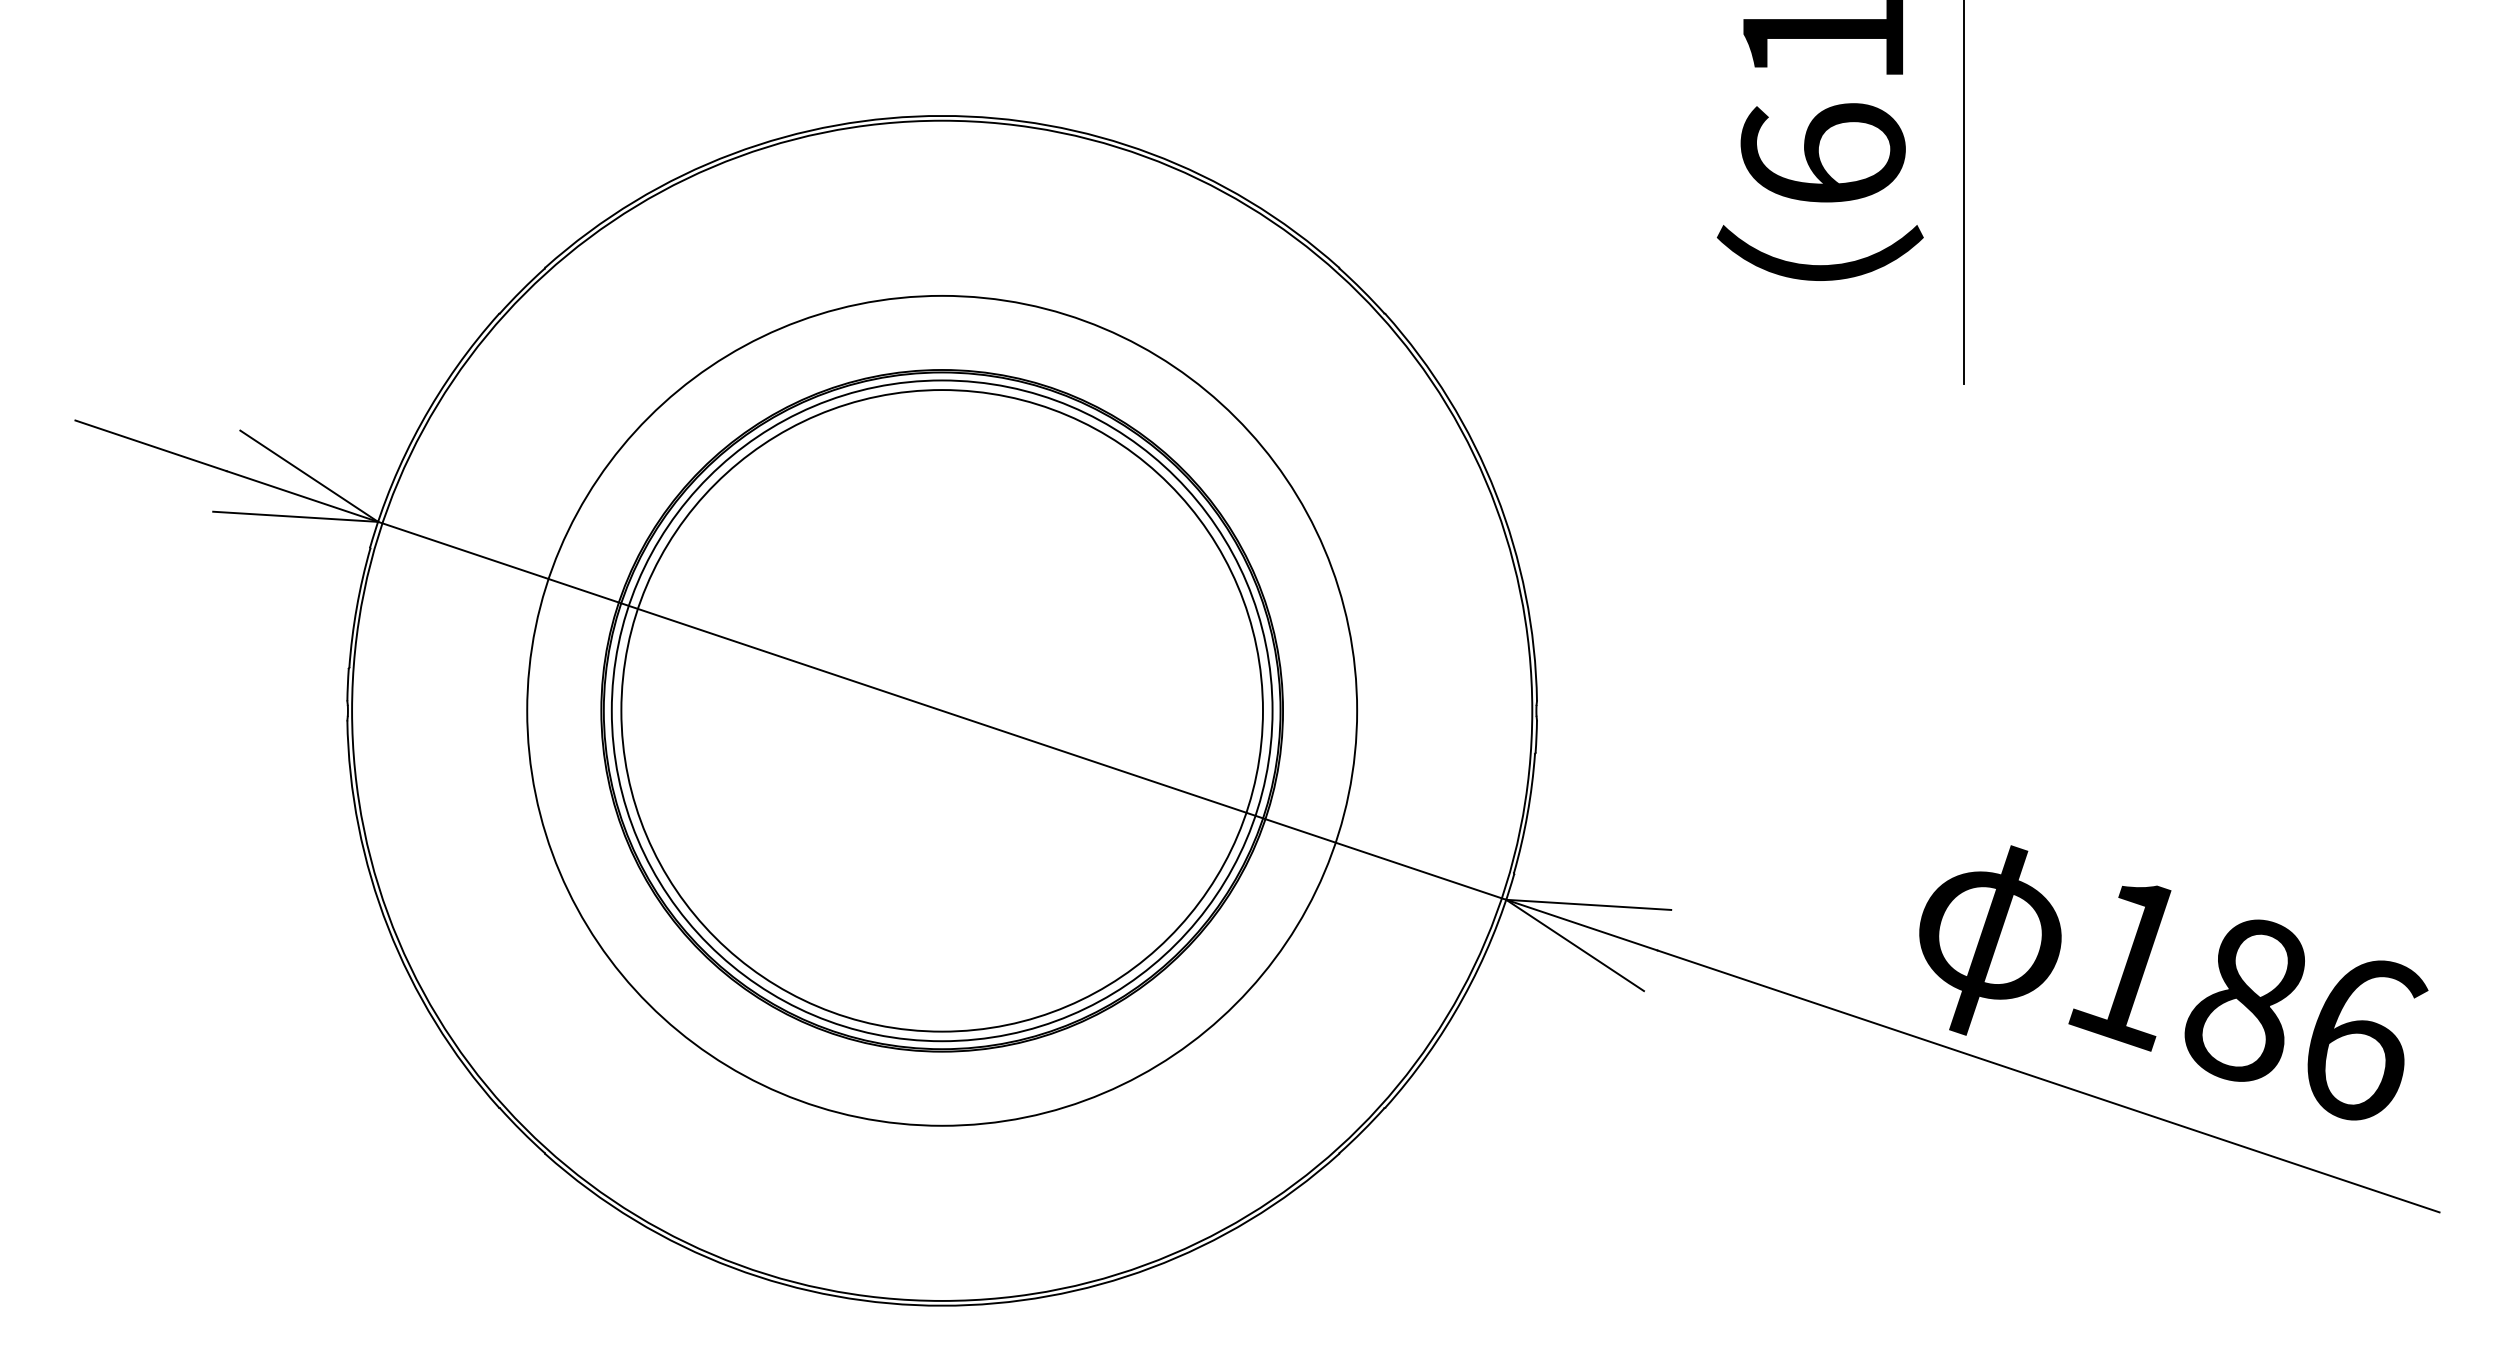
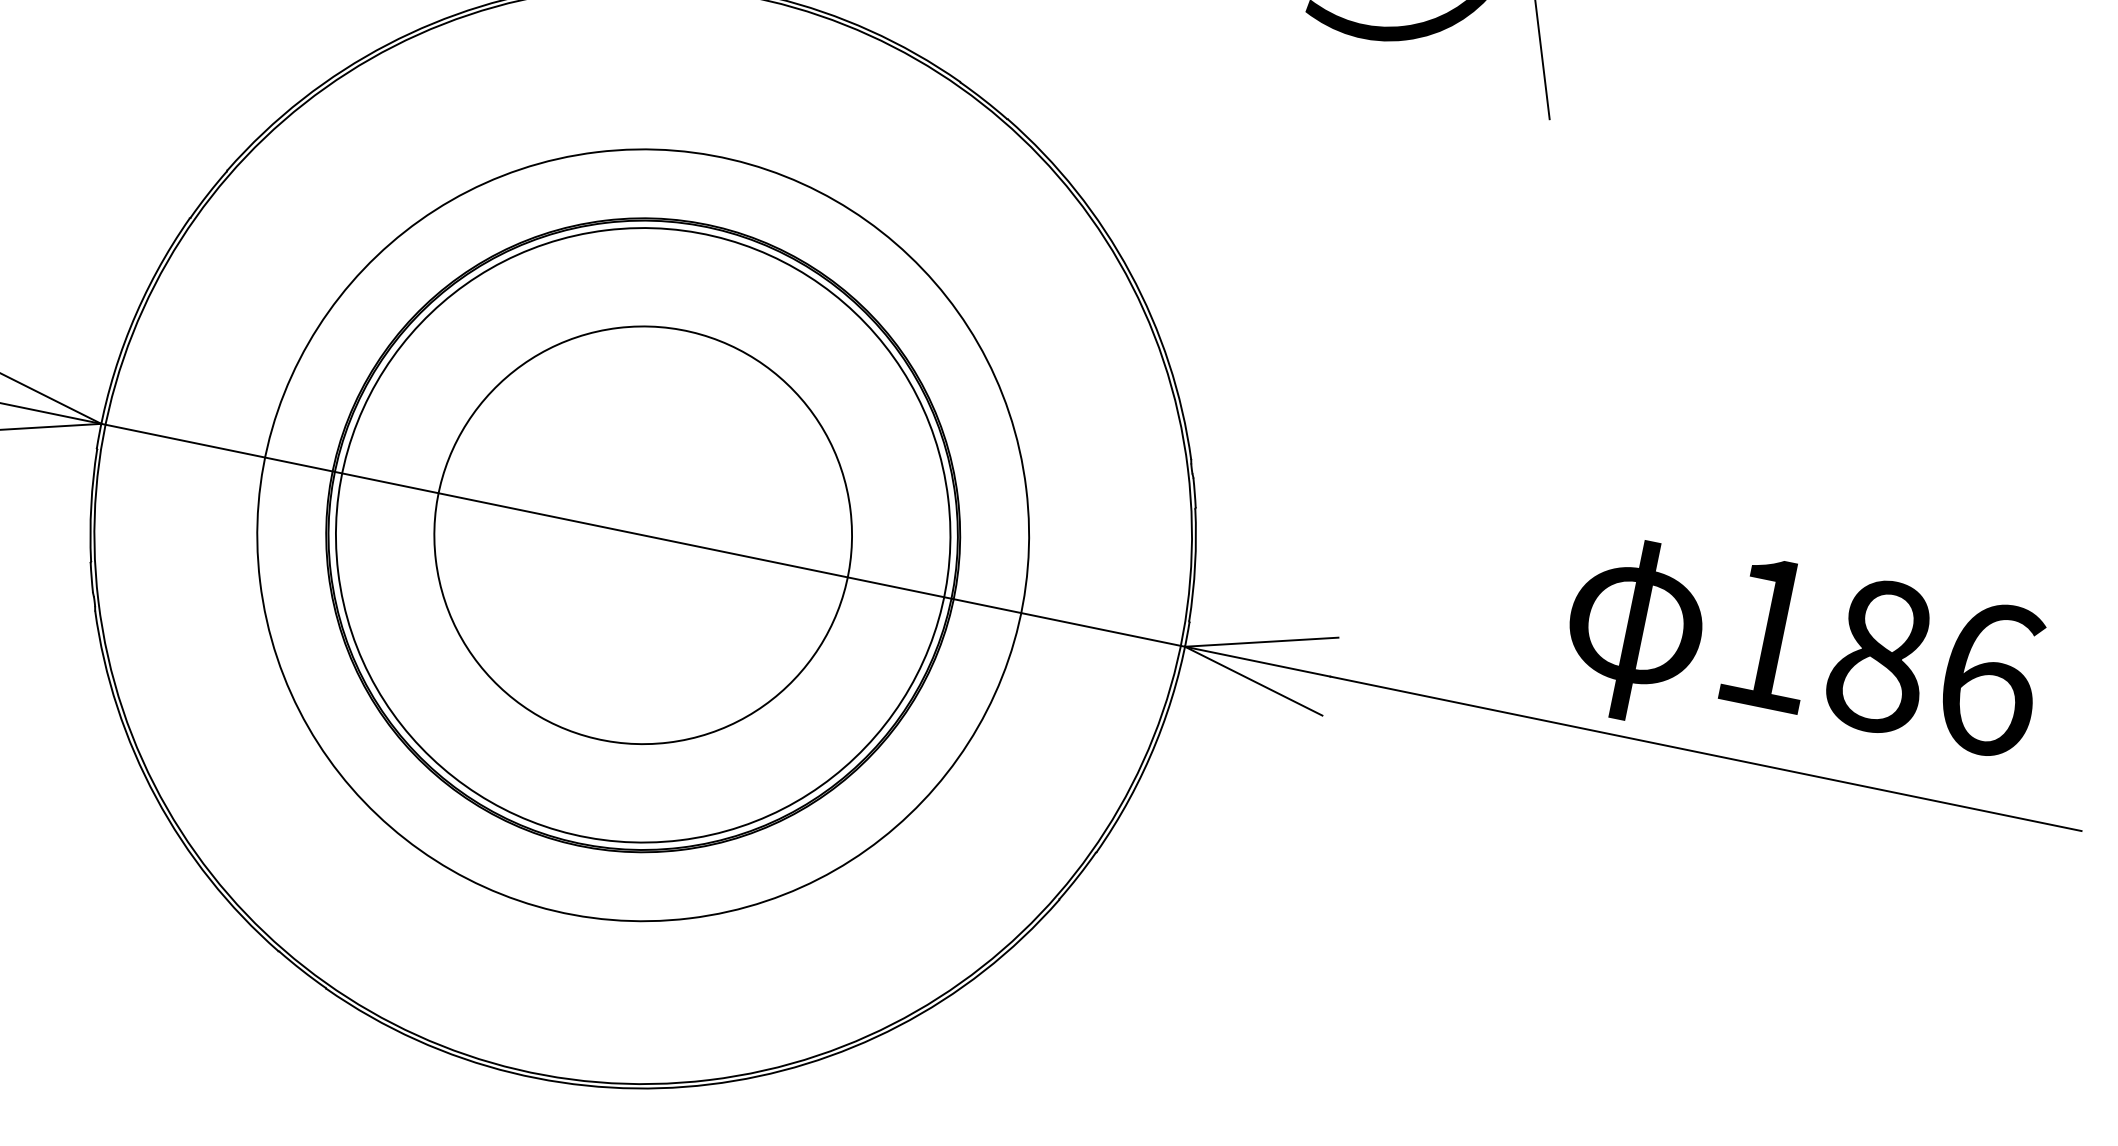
circle: (941, 710) -> (642, 535), size x0.7

